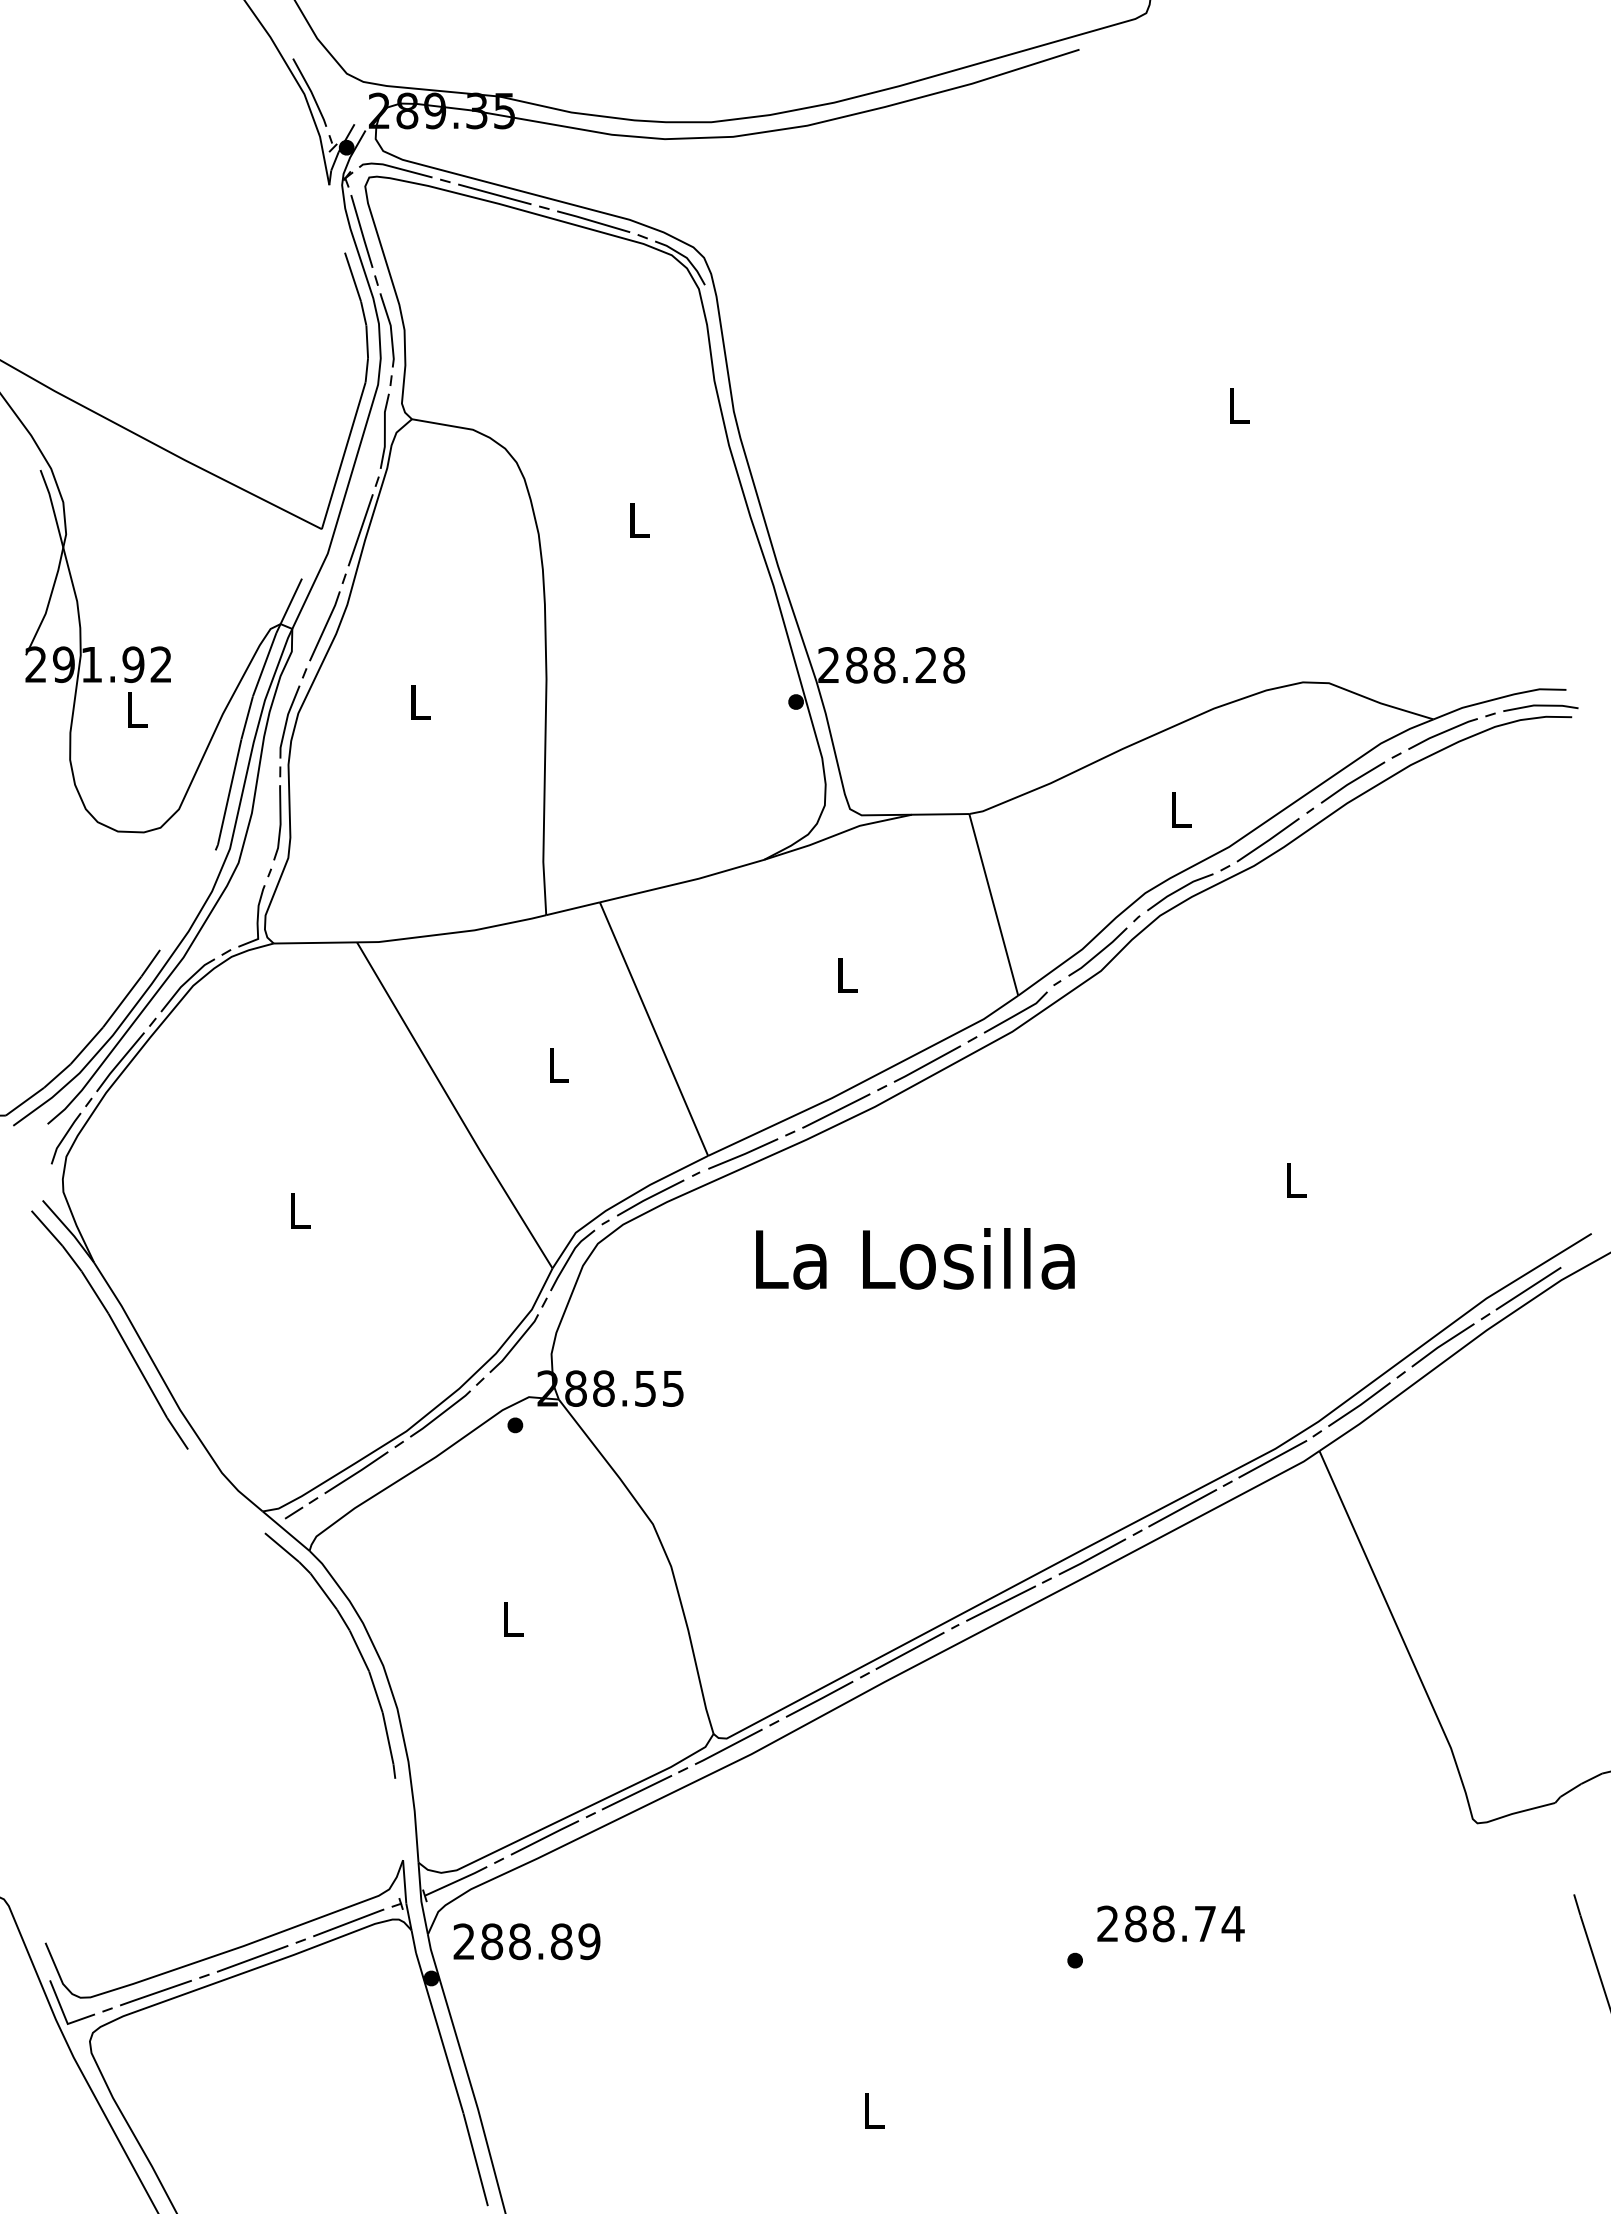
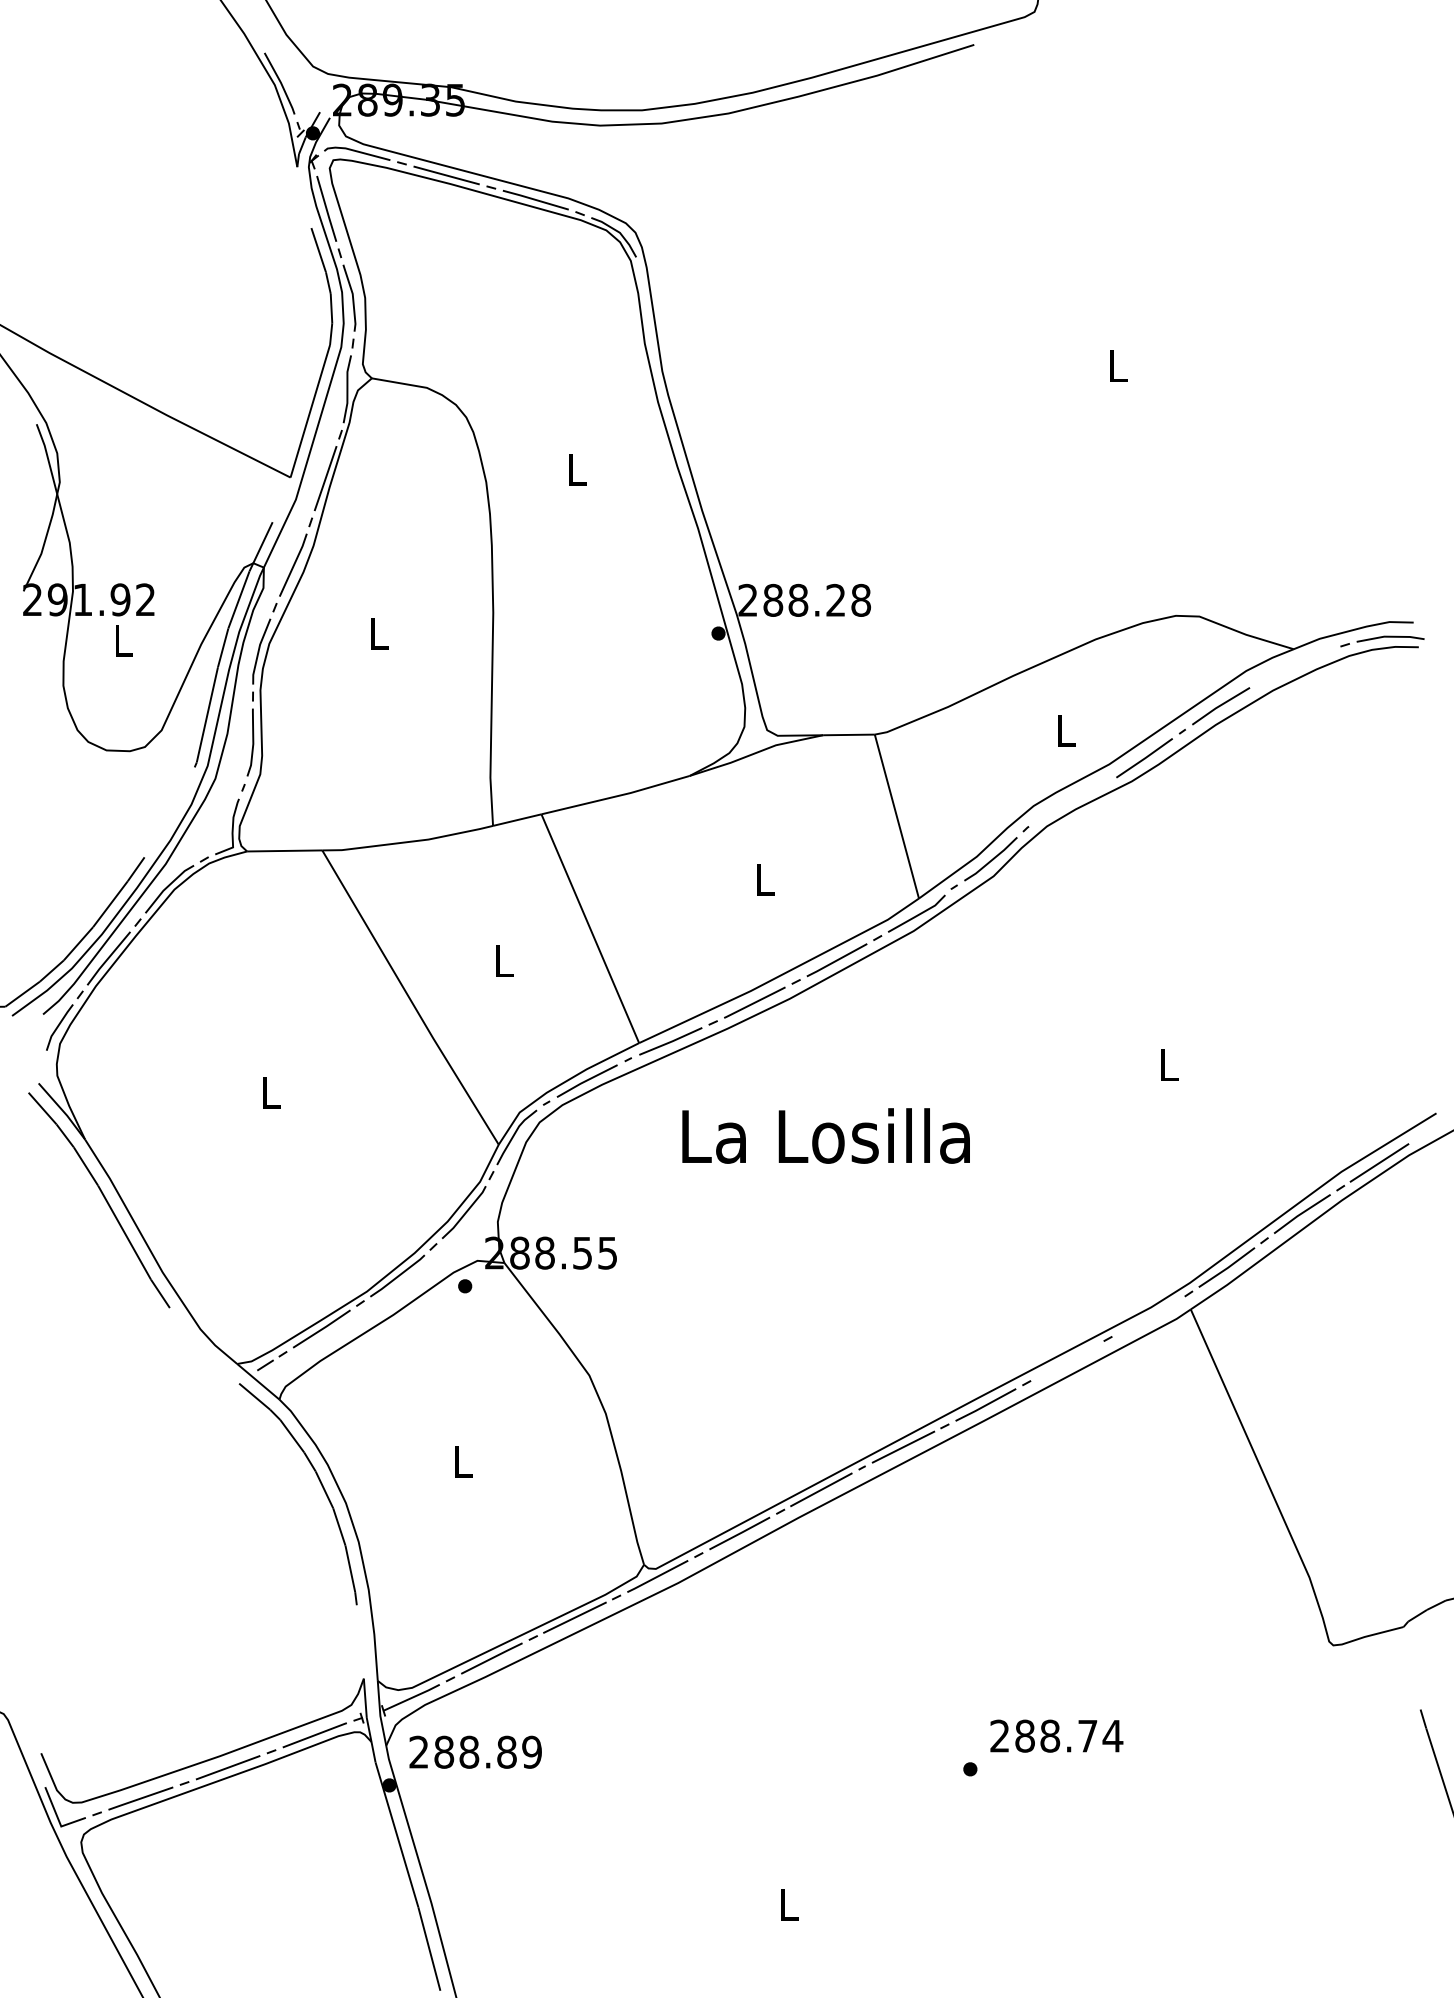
part: (1434, 738) -> (1294, 666), removed
part: (1188, 888) -> (1072, 801), removed
line: (1272, 1459) -> (1148, 1317), removed
line: (1182, 1508) -> (1067, 1361), removed

